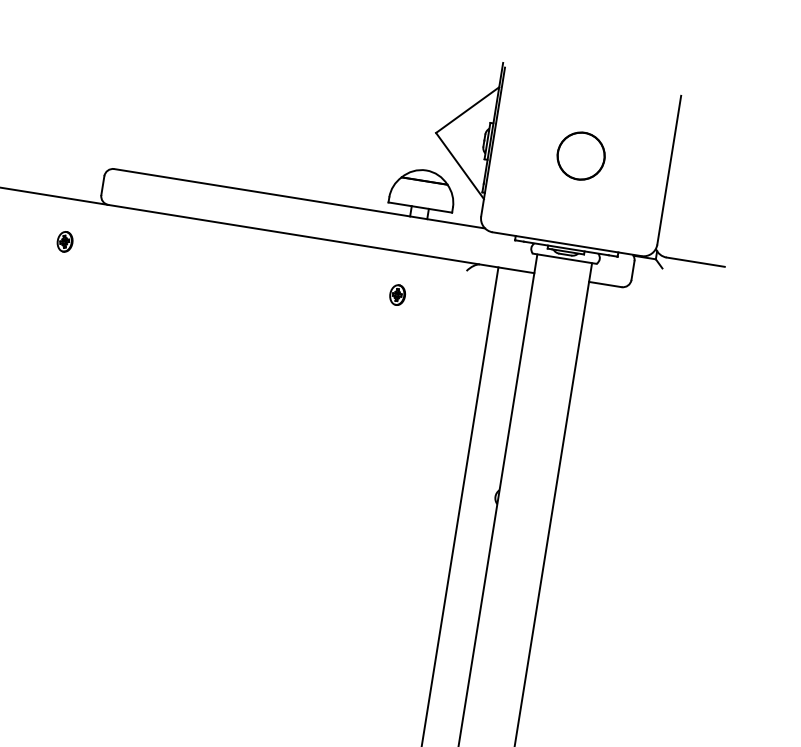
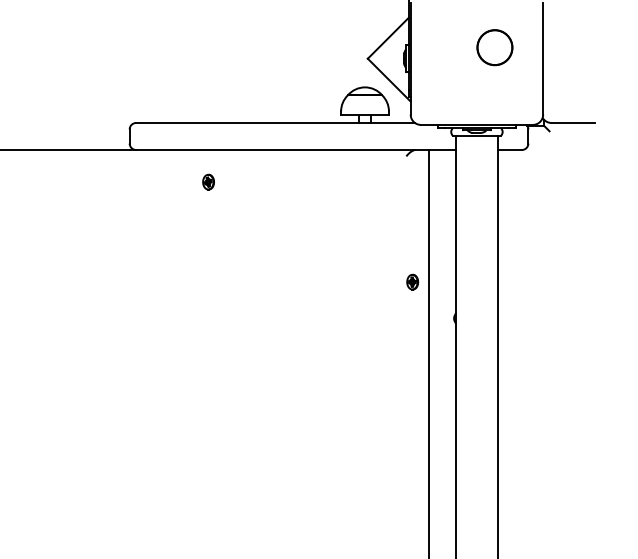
circle: (580, 155) -> (494, 47), moved
part: (65, 240) -> (208, 181), moved
part: (397, 294) -> (412, 281), moved

